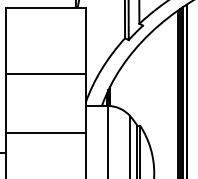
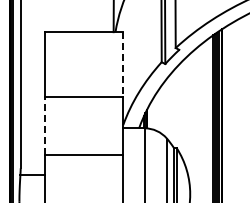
line: (85, 41) -> (123, 65), solid -> dashed
line: (6, 103) -> (45, 125), solid -> dashed

